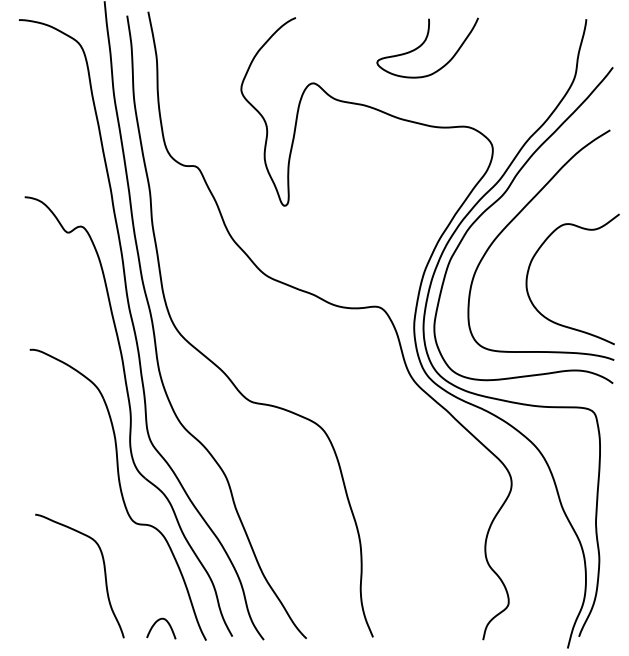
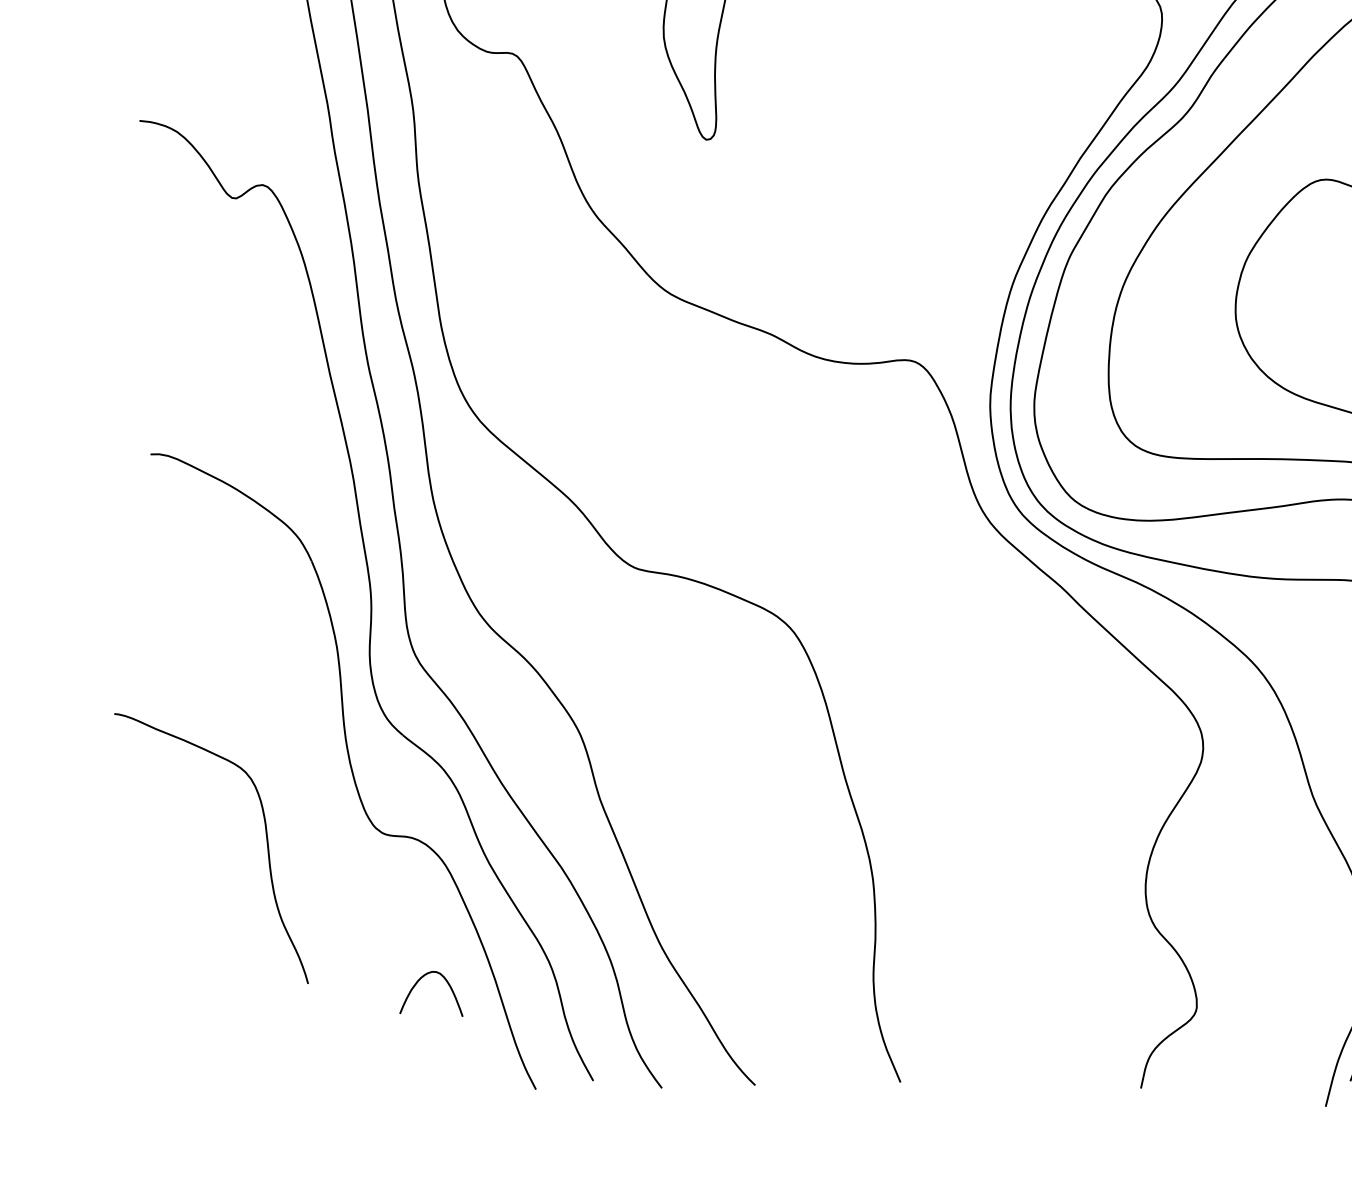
curve: (103, 568) -> (263, 831), moved
curve: (156, 623) -> (420, 982), moved

